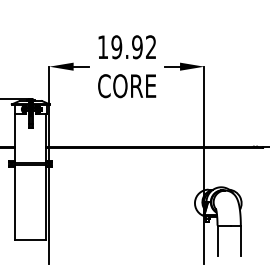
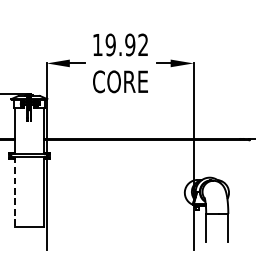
line: (15, 203) -> (14, 193), solid -> dashed

